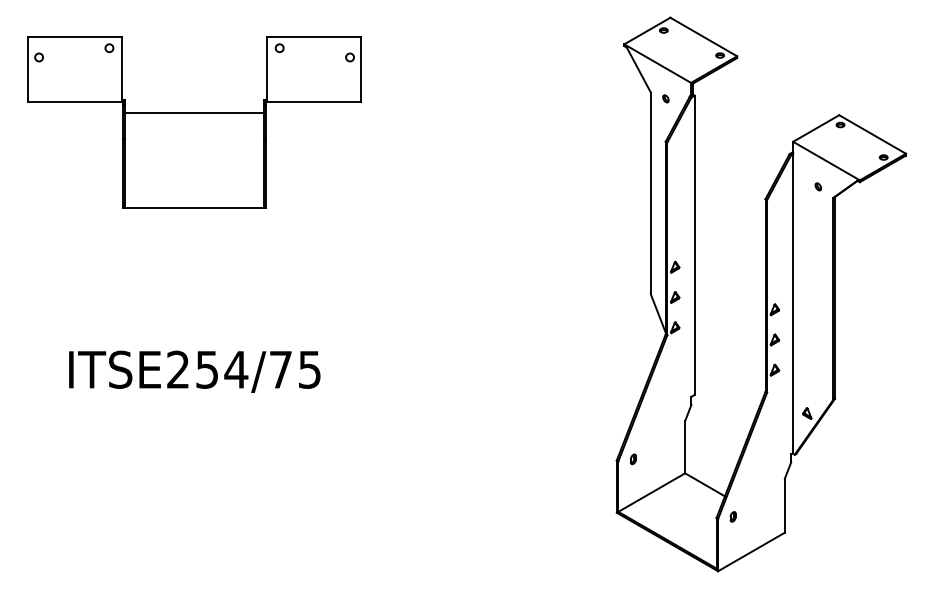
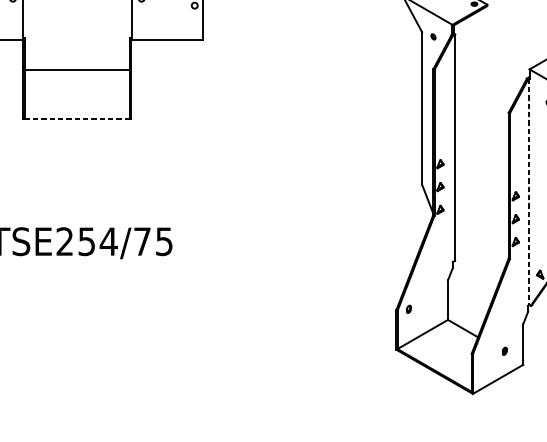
line: (194, 113) -> (77, 69), moved
line: (195, 207) -> (77, 119), solid -> dashed
line: (792, 303) -> (529, 191), solid -> dashed
part: (732, 516) -> (504, 351), moved

